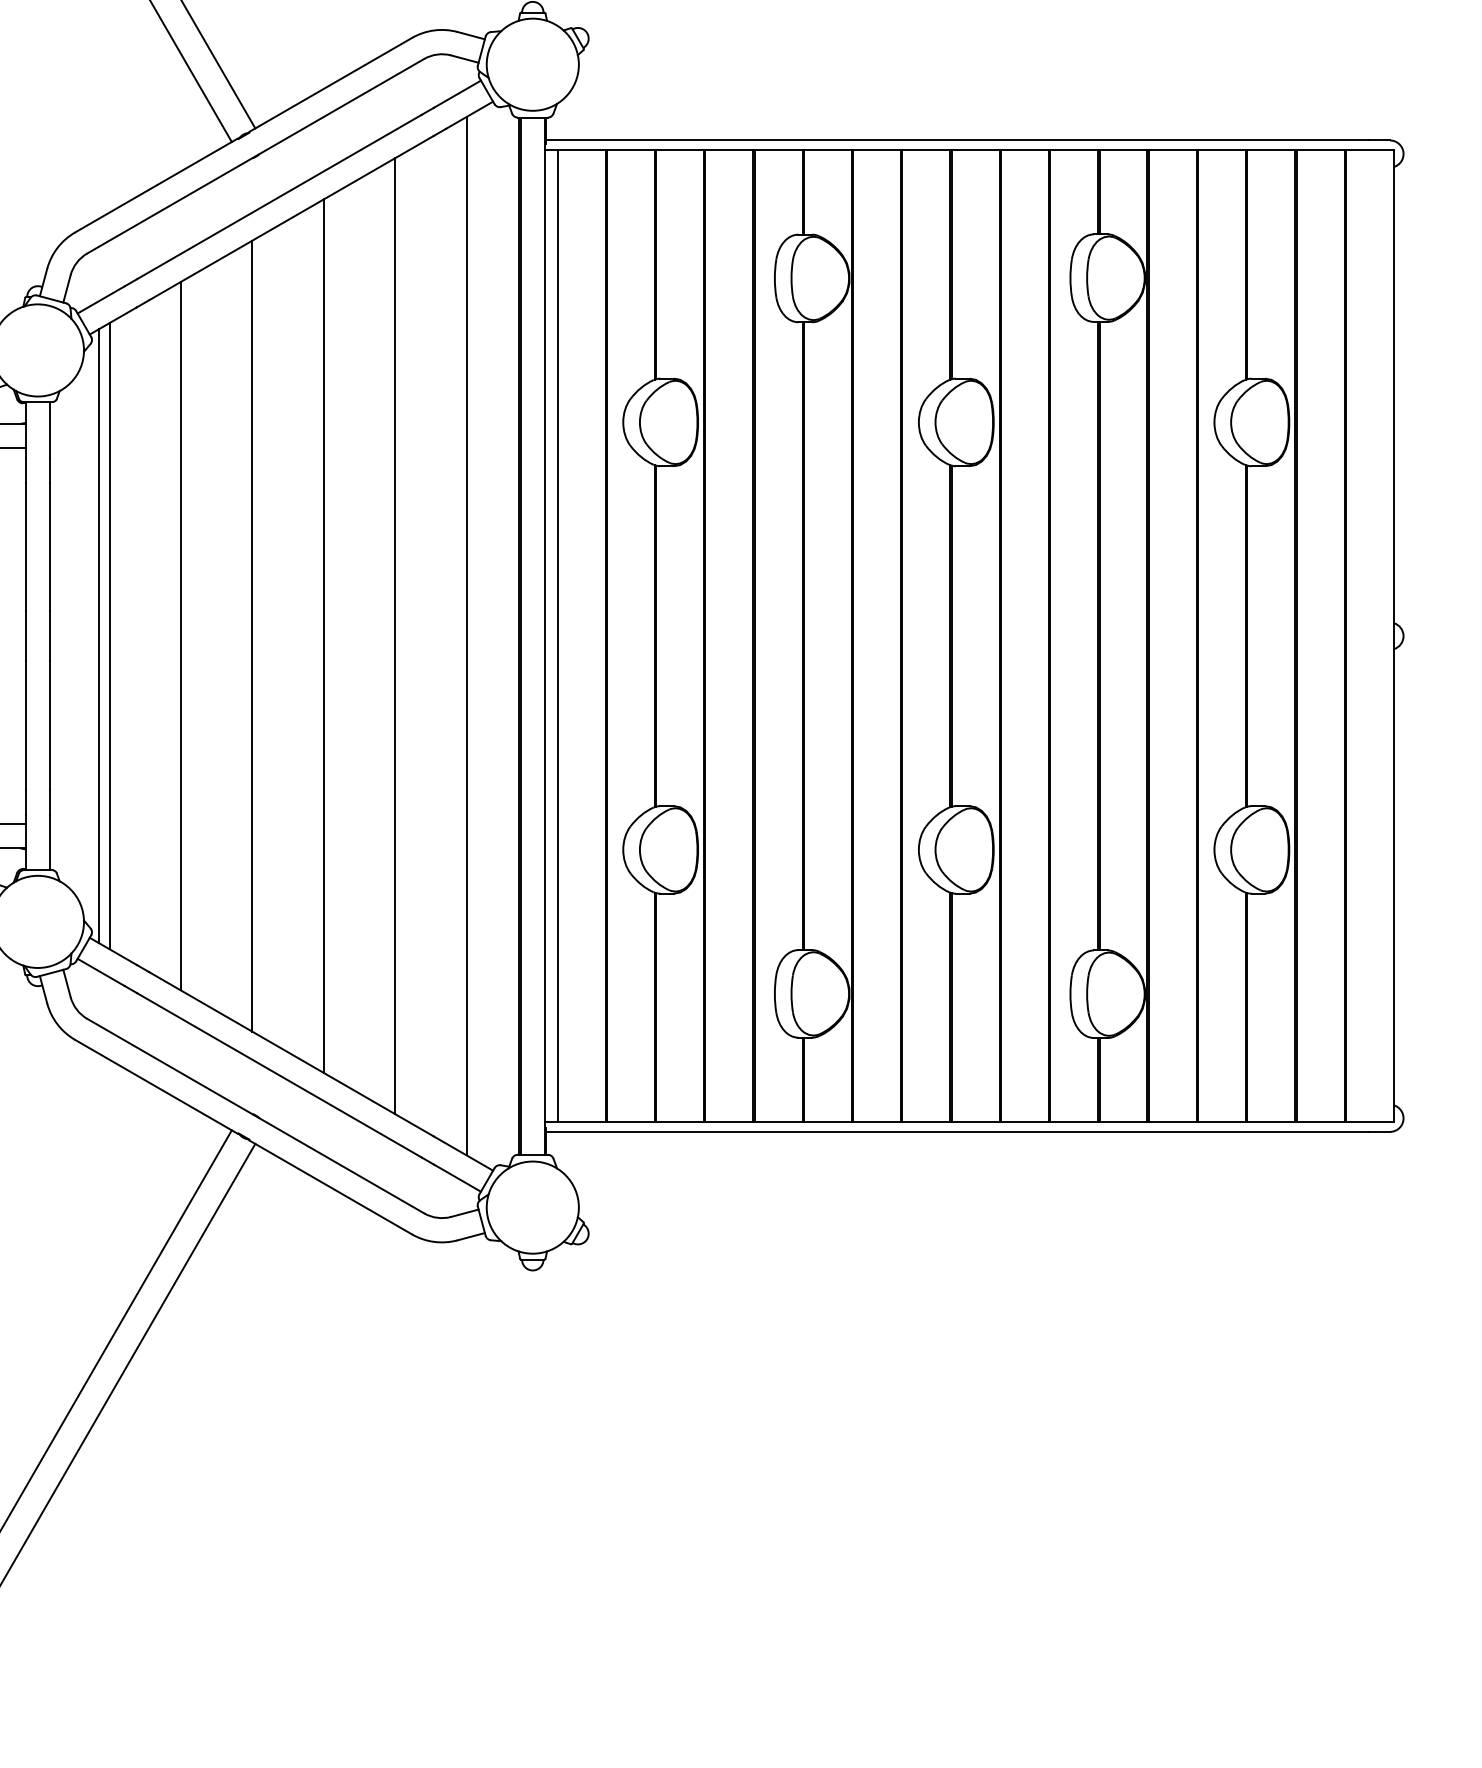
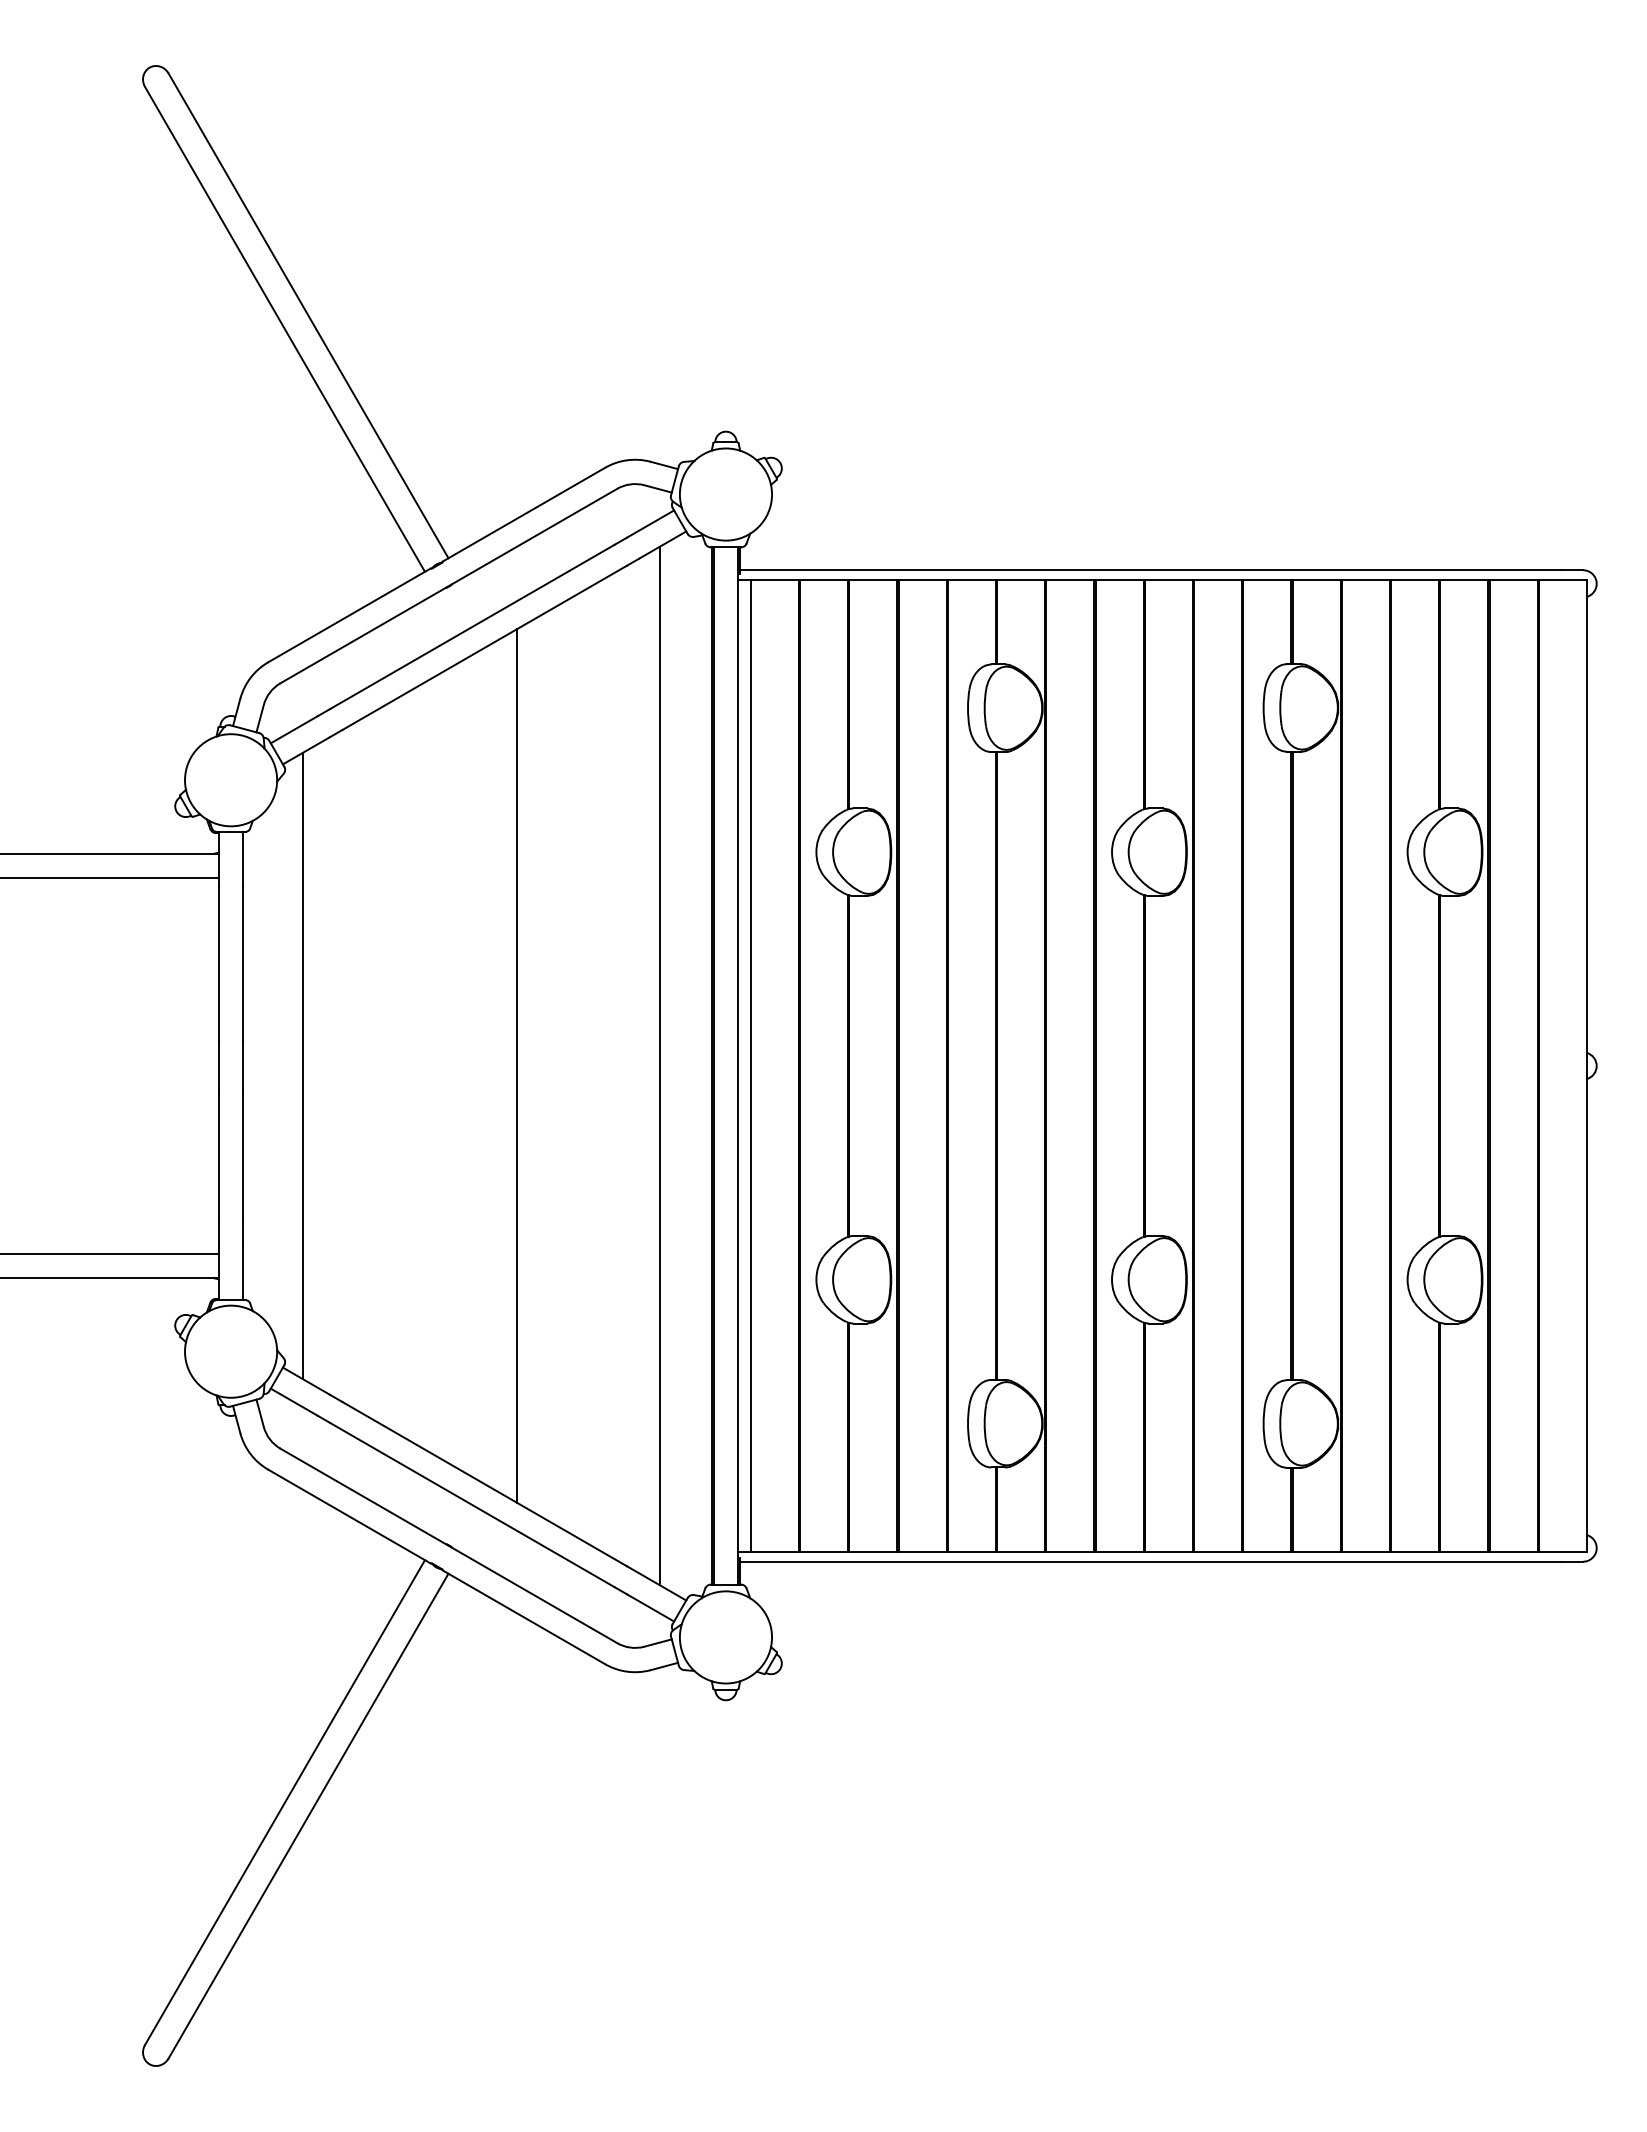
line: (99, 635) -> (292, 1065), removed
line: (181, 635) -> (374, 1065), removed
line: (252, 635) -> (445, 1065), removed
line: (395, 635) -> (588, 1065), removed

